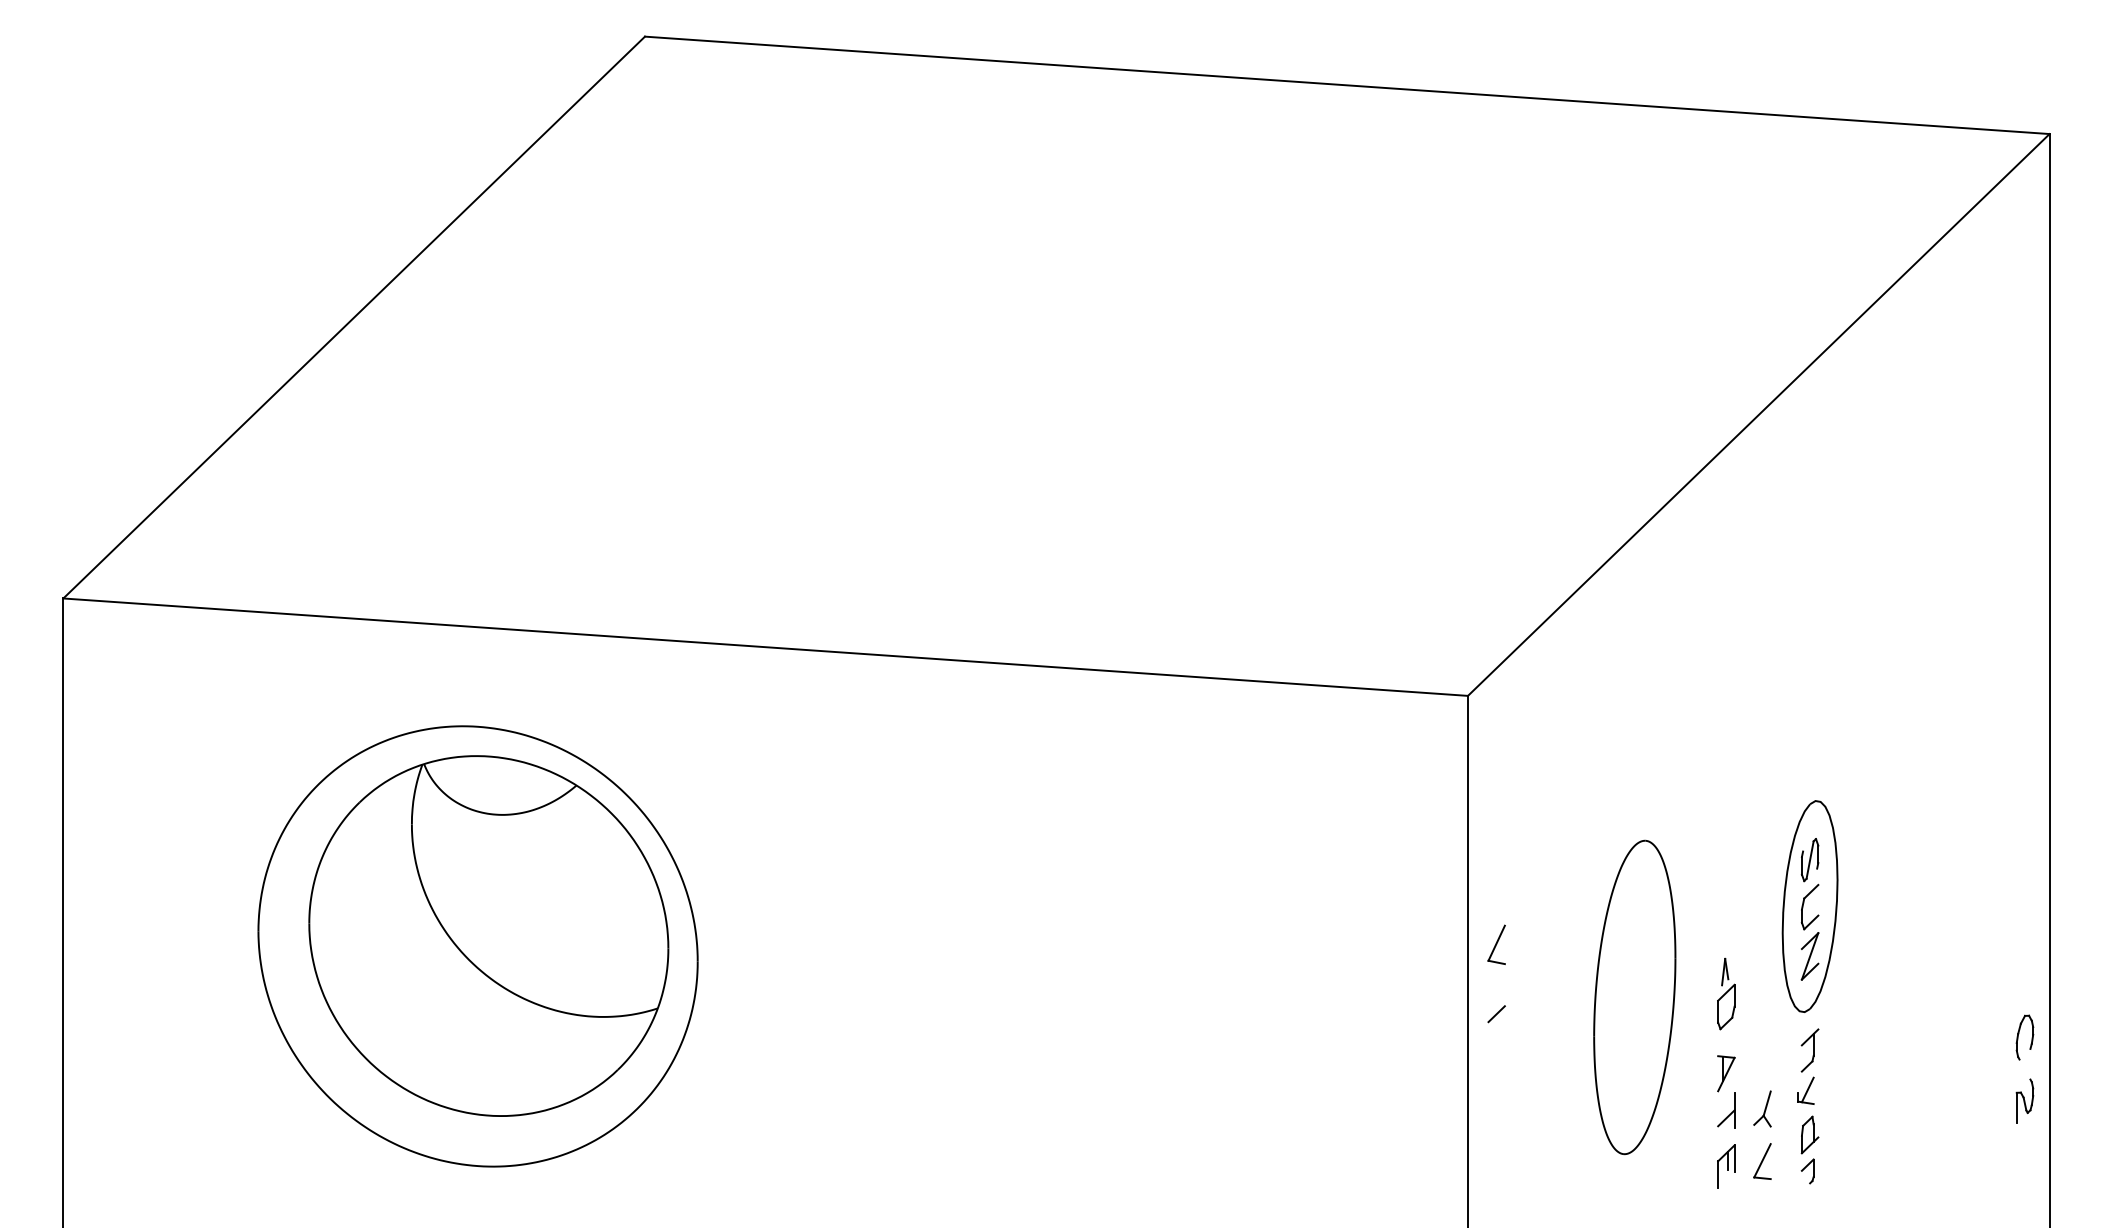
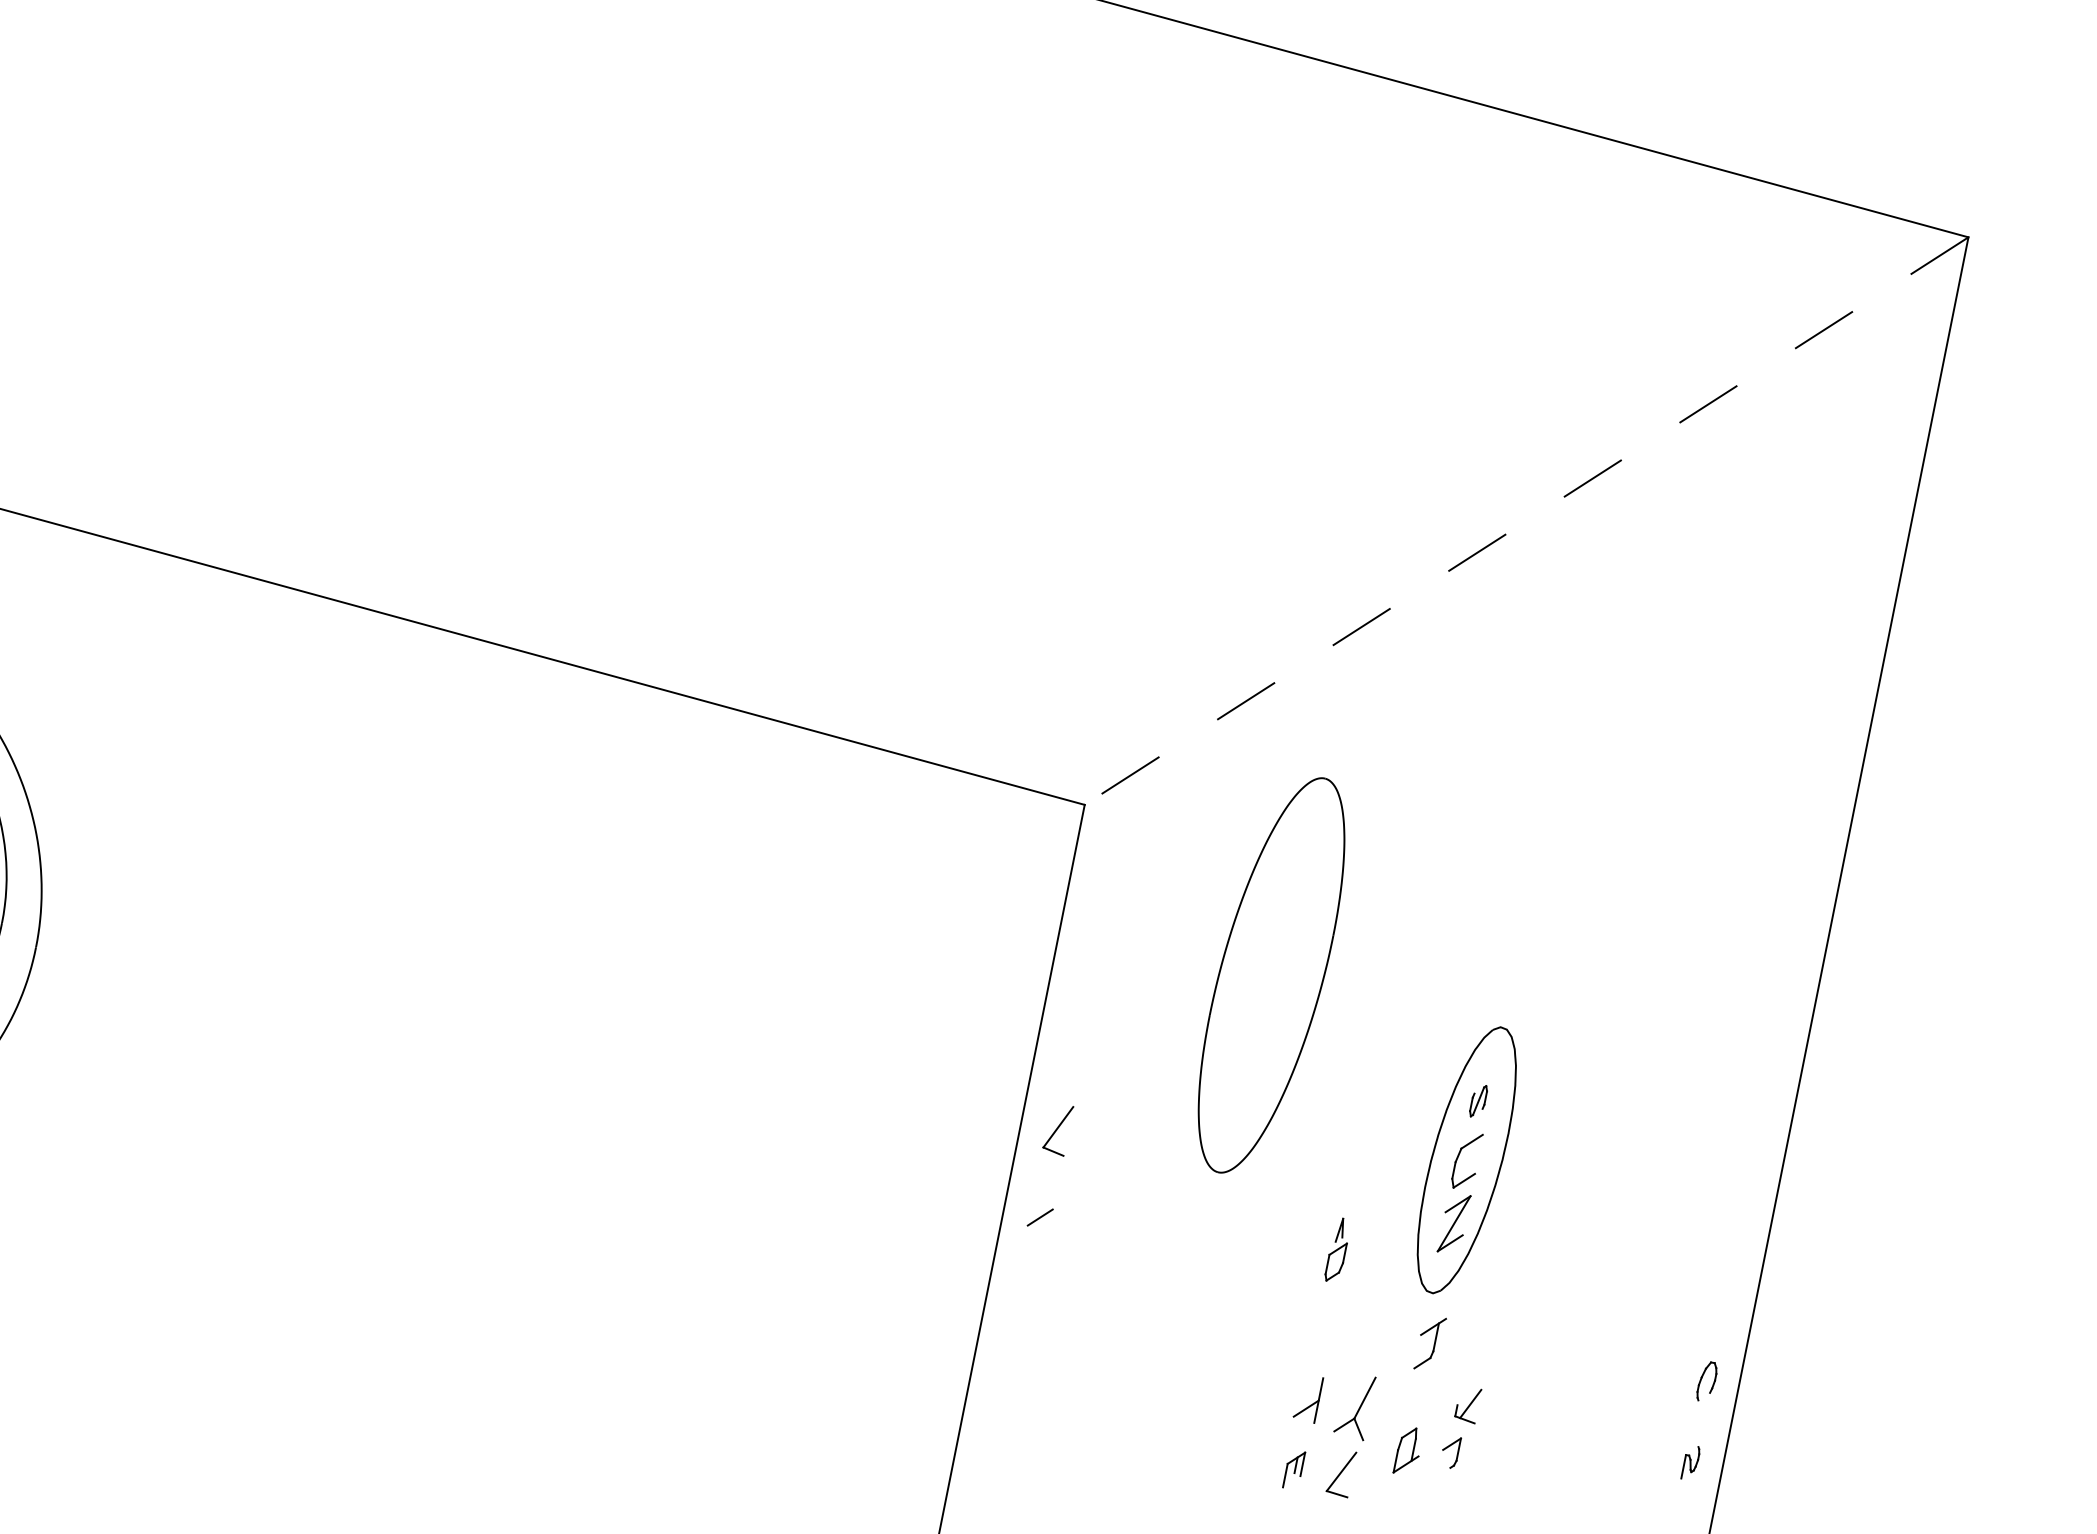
line: (1758, 415) -> (1526, 521), solid -> dashed
part: (1809, 860) -> (1477, 1101), size x0.6
part: (1726, 993) -> (1338, 1249), size x0.7
part: (1634, 997) -> (1271, 975), moved
part: (2024, 1037) -> (1706, 1381), size x0.7
part: (1726, 1073) -> (1317, 1351), removed
part: (1805, 1090) -> (1467, 1404), moved
part: (2024, 1100) -> (1690, 1461), size x0.6
part: (1762, 1108) -> (1354, 1405), size x1.4
part: (1726, 1166) -> (1294, 1470), size x0.7
part: (1807, 1171) -> (1450, 1452), moved

